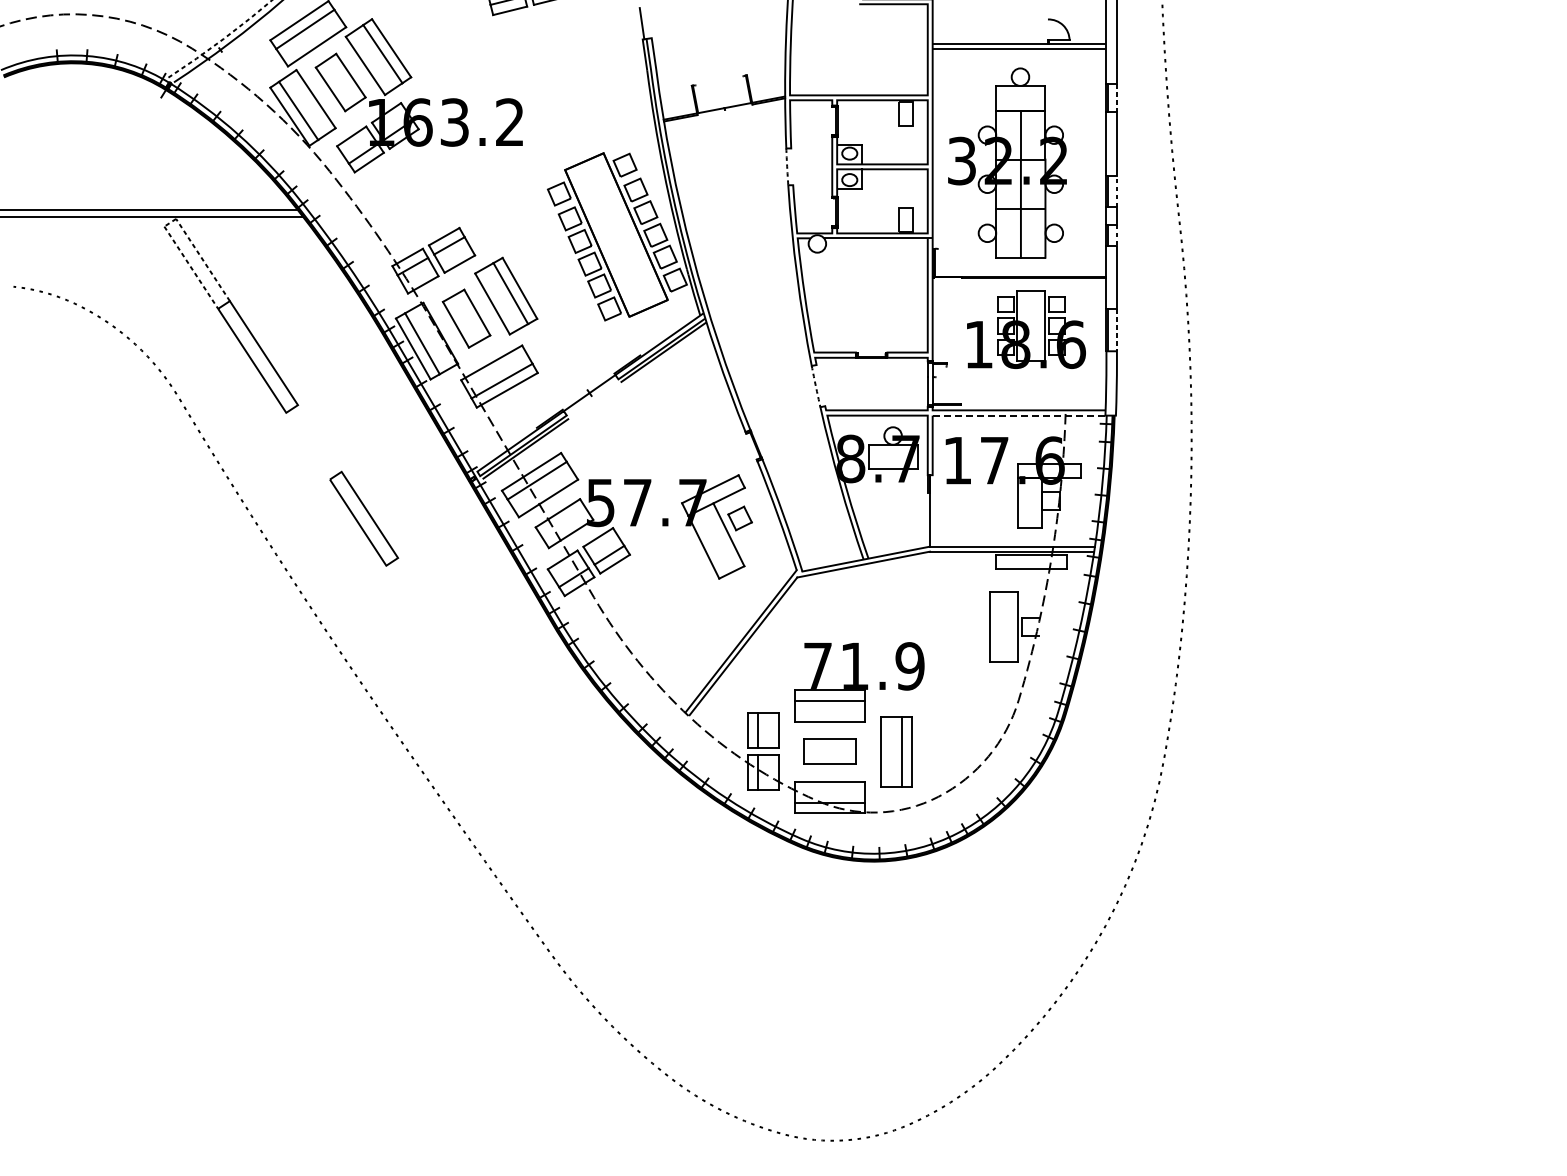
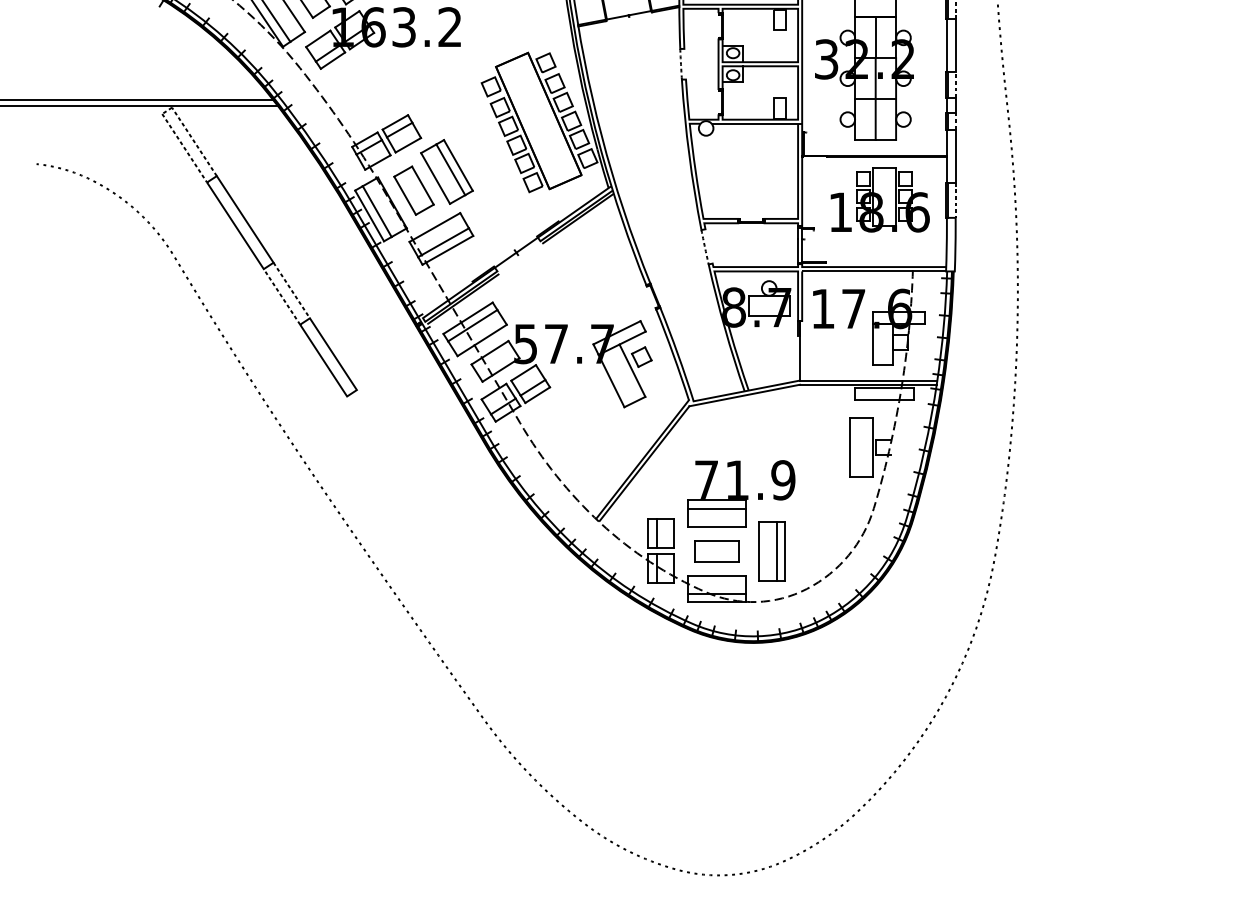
line: (1019, 415) -> (874, 271), dashed -> solid
line: (319, 438) -> (291, 290), added
line: (307, 445) -> (281, 296), added

